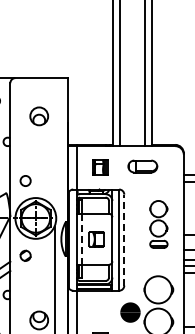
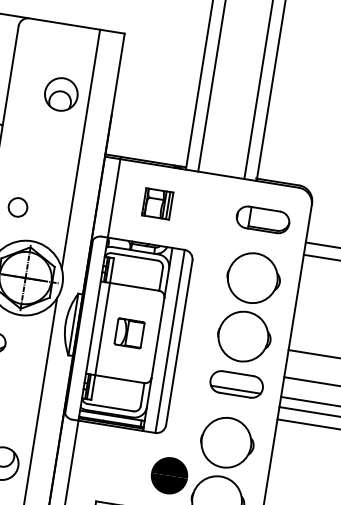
line: (54, 144) -> (80, 149), added
part: (142, 166) -> (262, 219), moved
part: (158, 224) -> (245, 324), size x1.67
line: (81, 239) -> (102, 329), dashed -> solid
line: (124, 239) -> (179, 341), dashed -> solid

